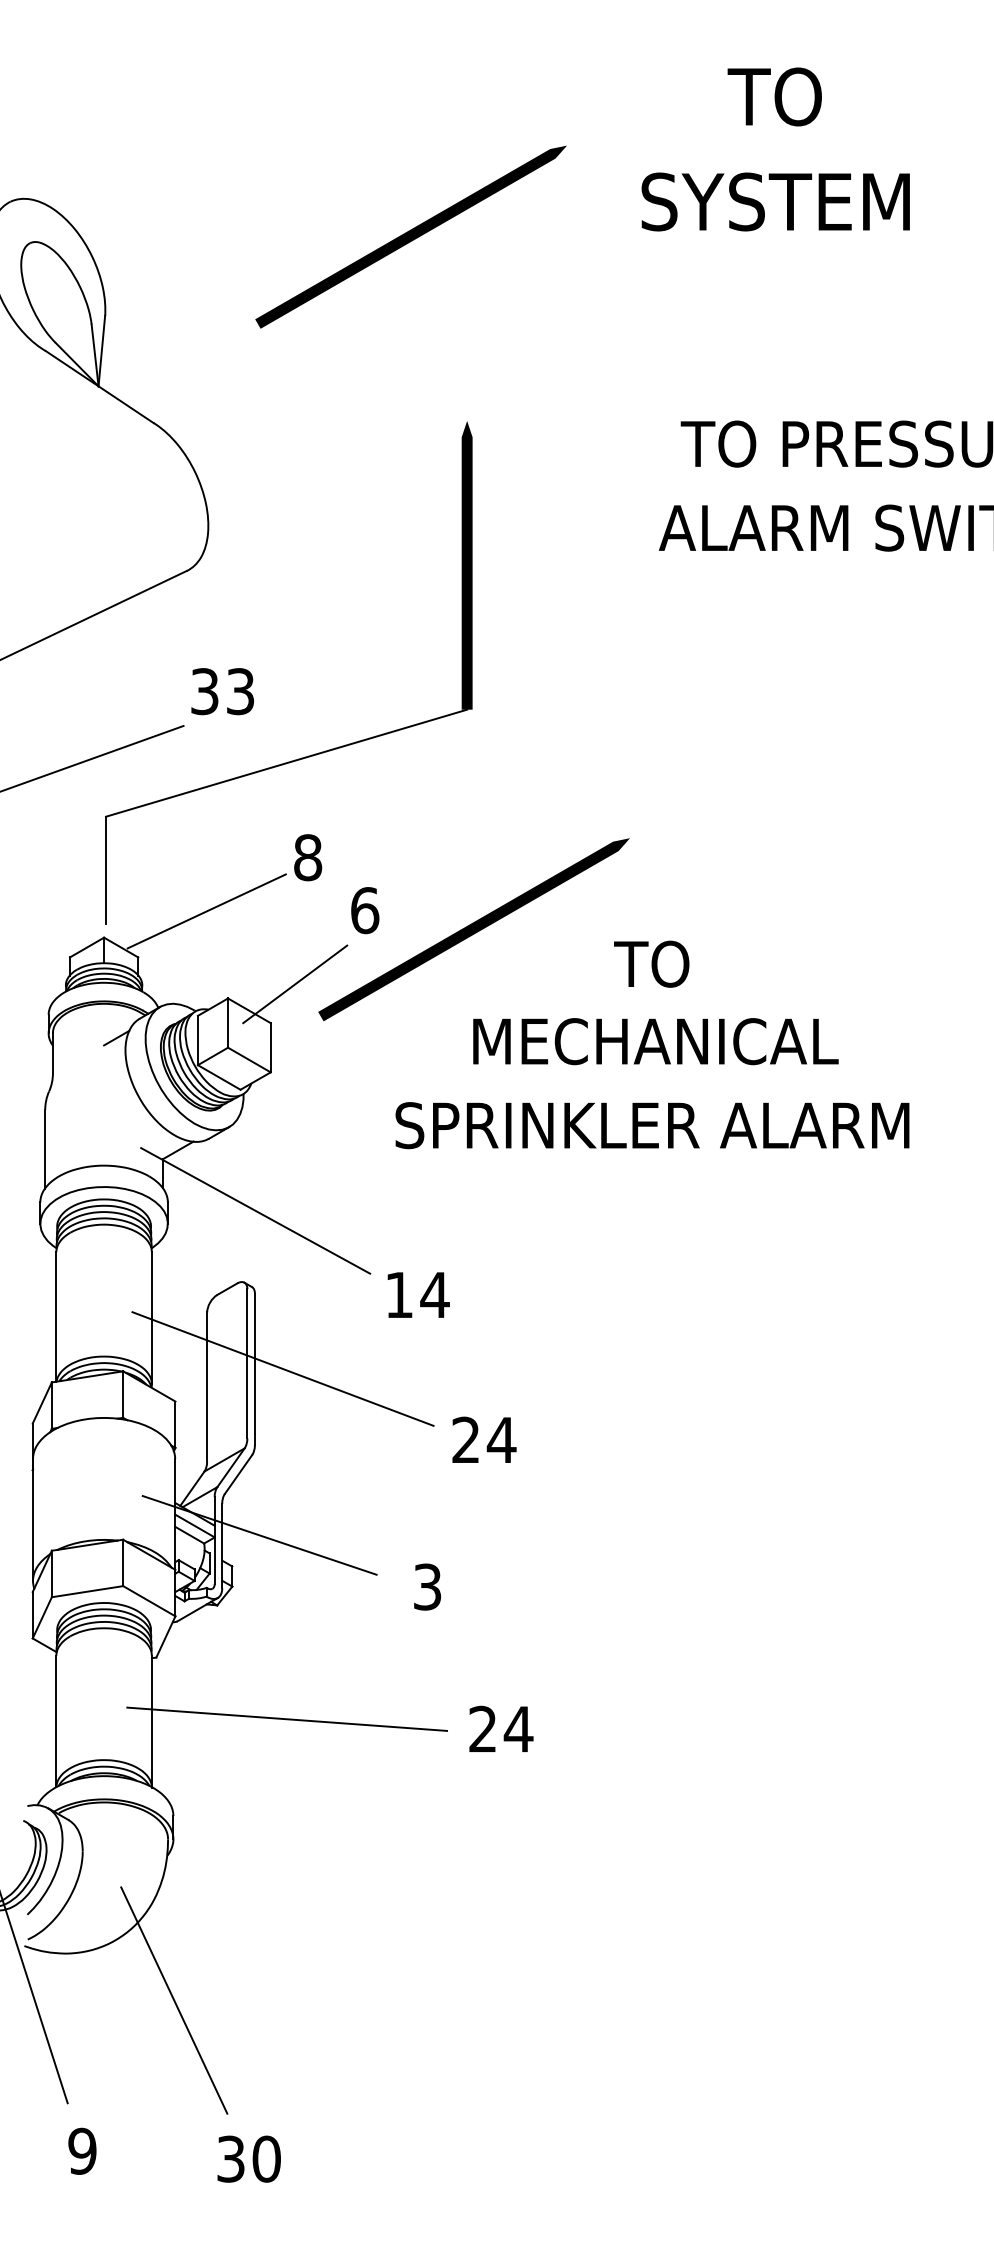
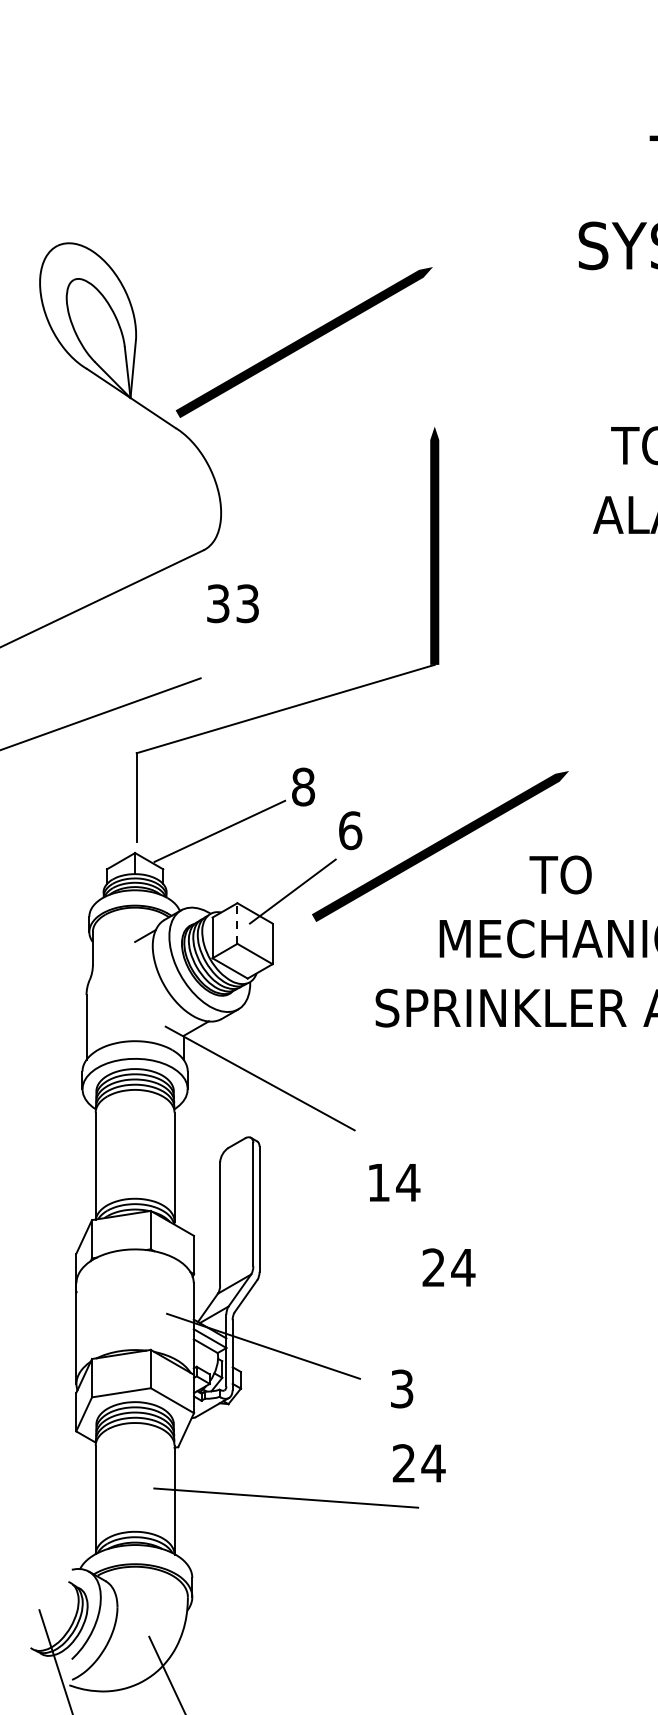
line: (410, 236) -> (303, 342), moved
text: (222, 691) -> (232, 603), moved
text: (651, 963) -> (560, 874), moved
line: (228, 1023) -> (237, 923), solid -> dashed
text: (418, 1294) -> (394, 1182), moved
line: (282, 1368) -> (282, 1208), removed
text: (501, 1728) -> (419, 1462), moved

